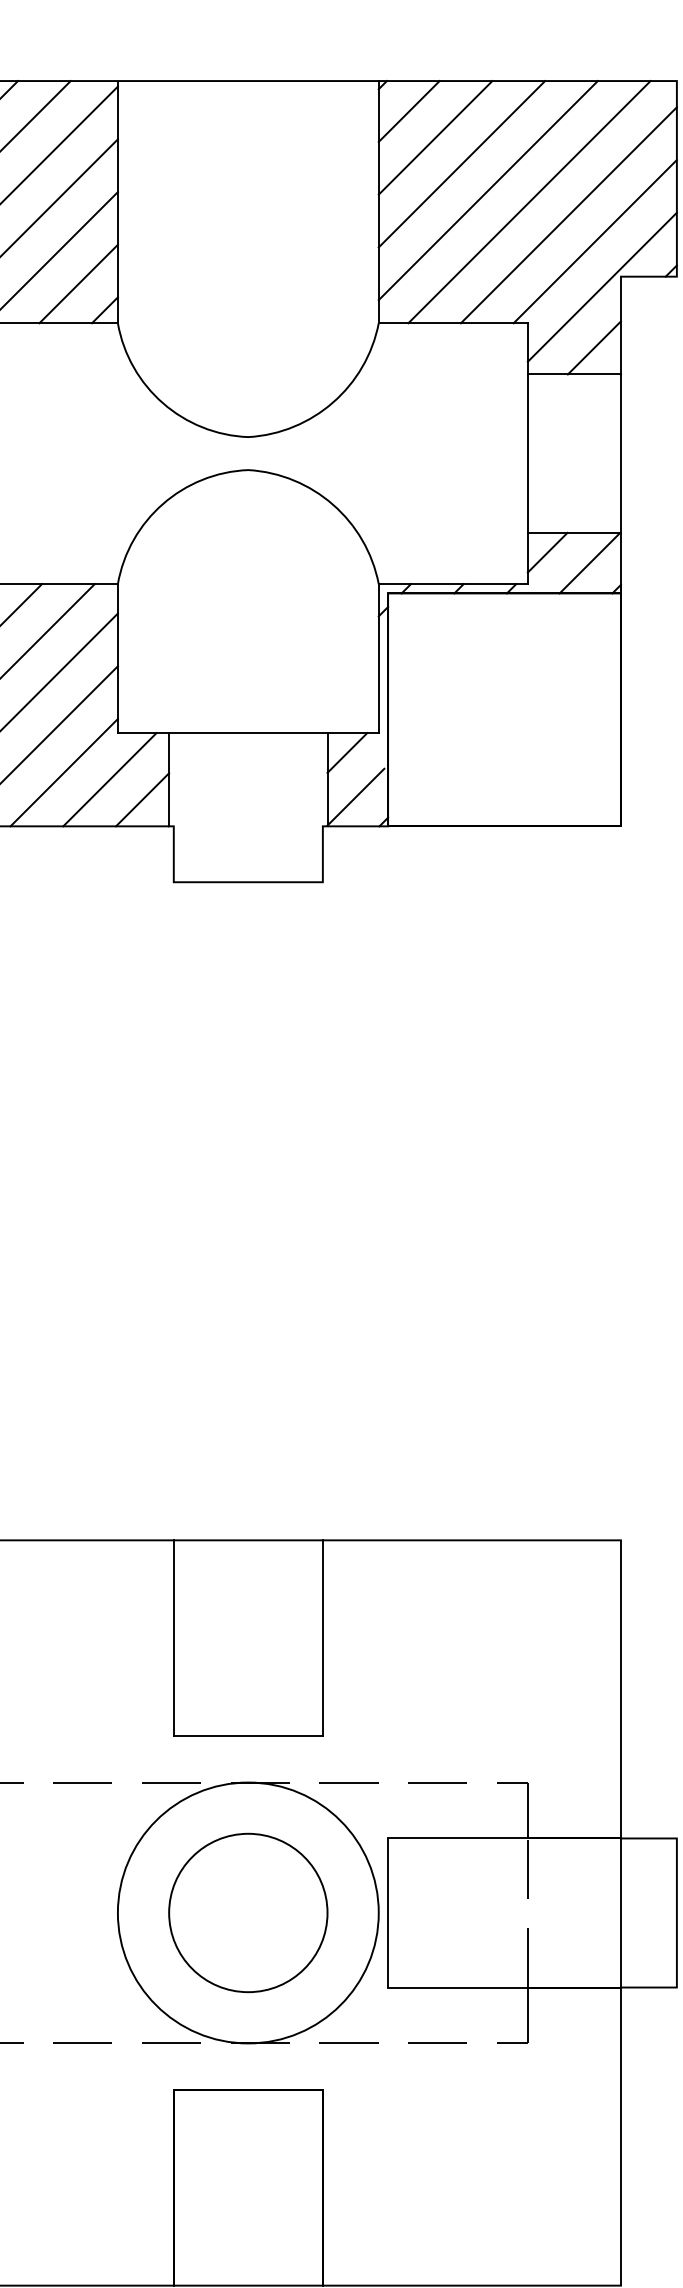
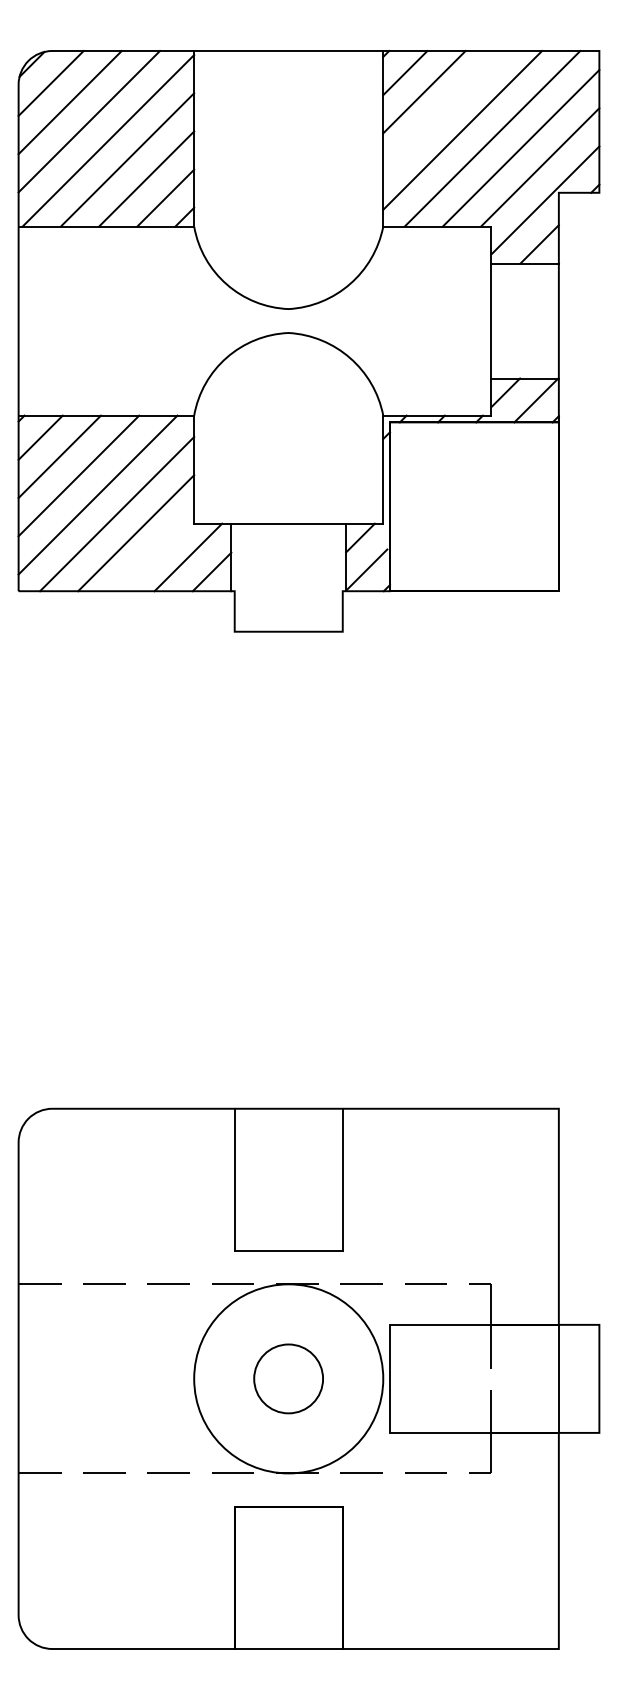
line: (461, 164) -> (443, 111), removed
line: (64, 772) -> (155, 552), removed
circle: (248, 1912) -> (288, 1378), size x0.6

